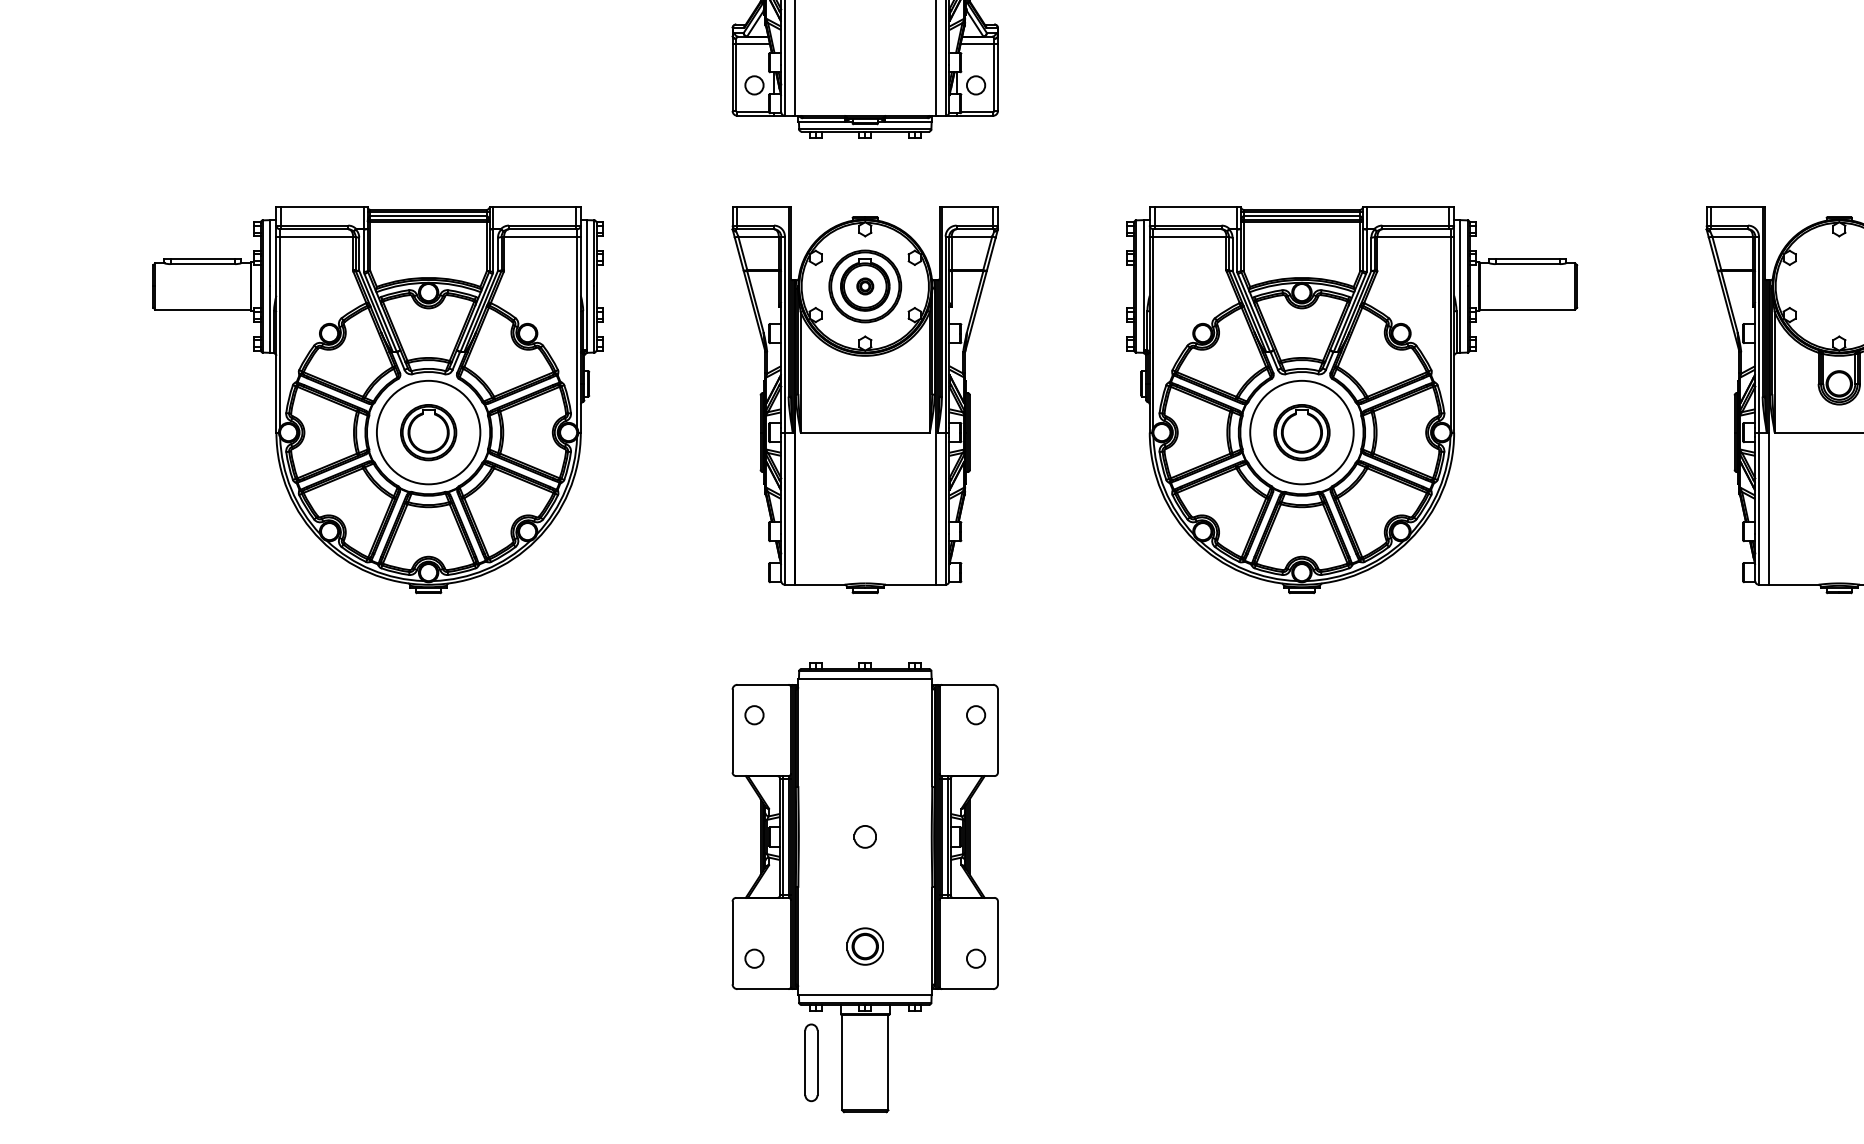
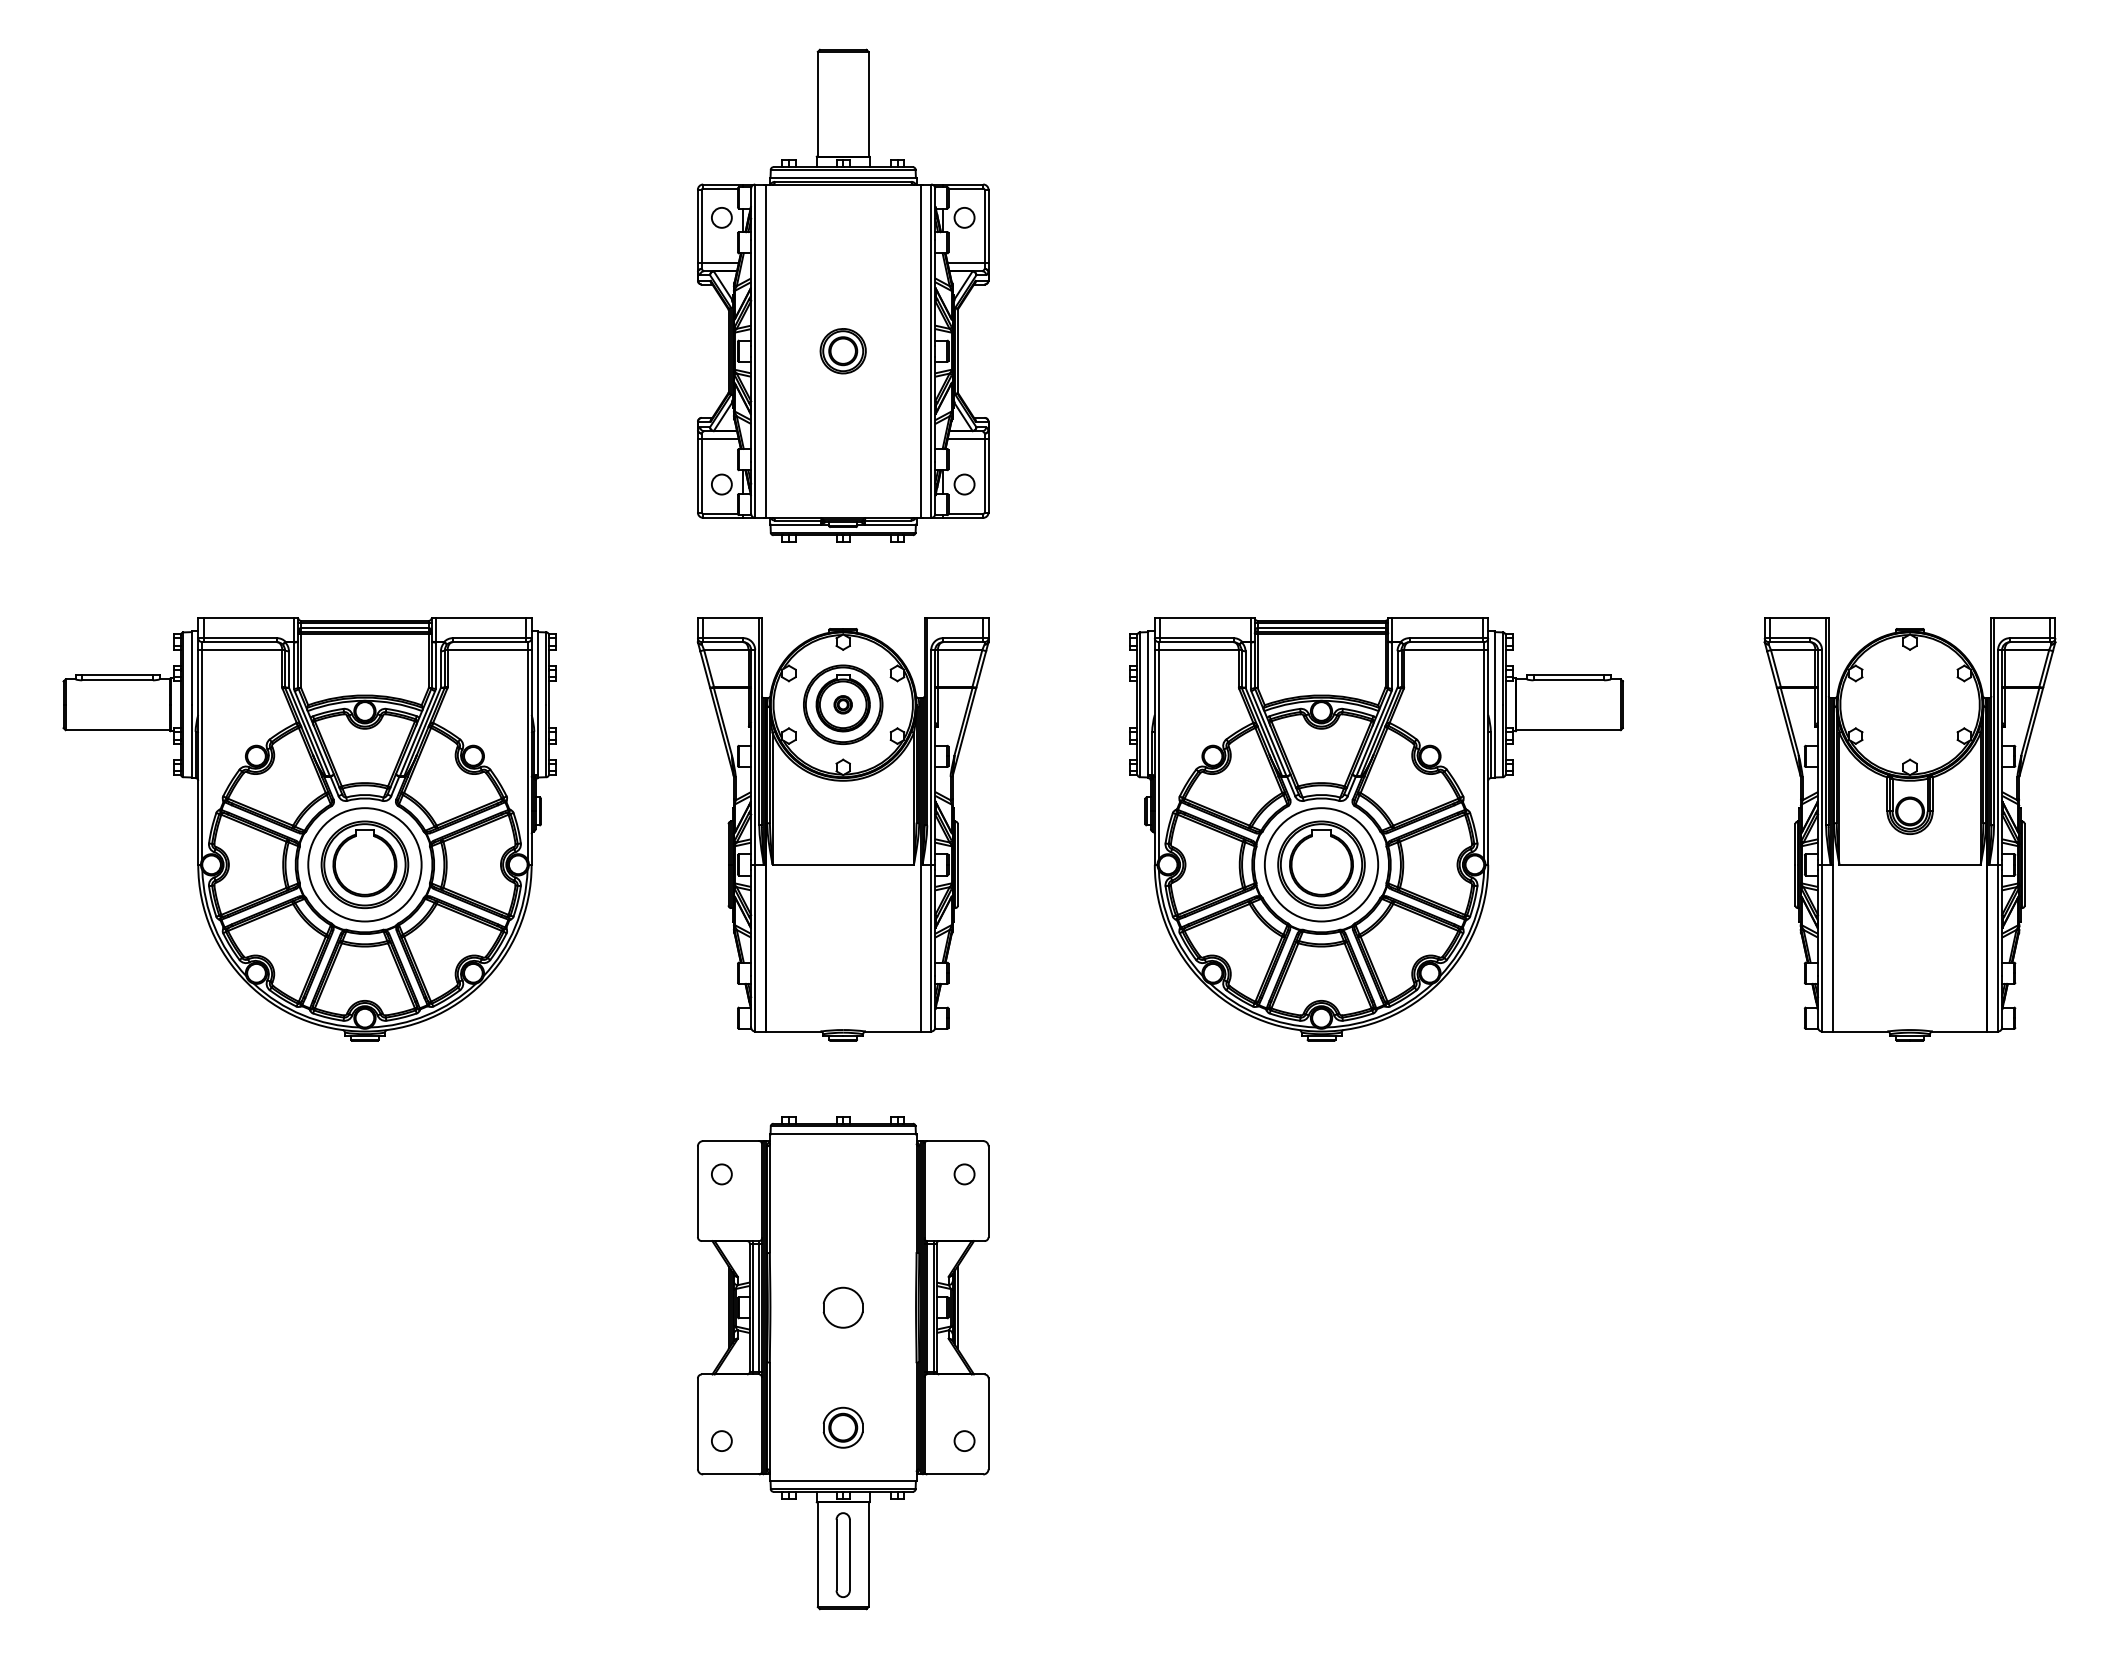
part: (428, 432) -> (364, 864), size x1.43
part: (1301, 432) -> (1321, 864), size x1.43
part: (864, 836) -> (842, 1307), size x1.67
part: (810, 1062) -> (842, 1554), moved

